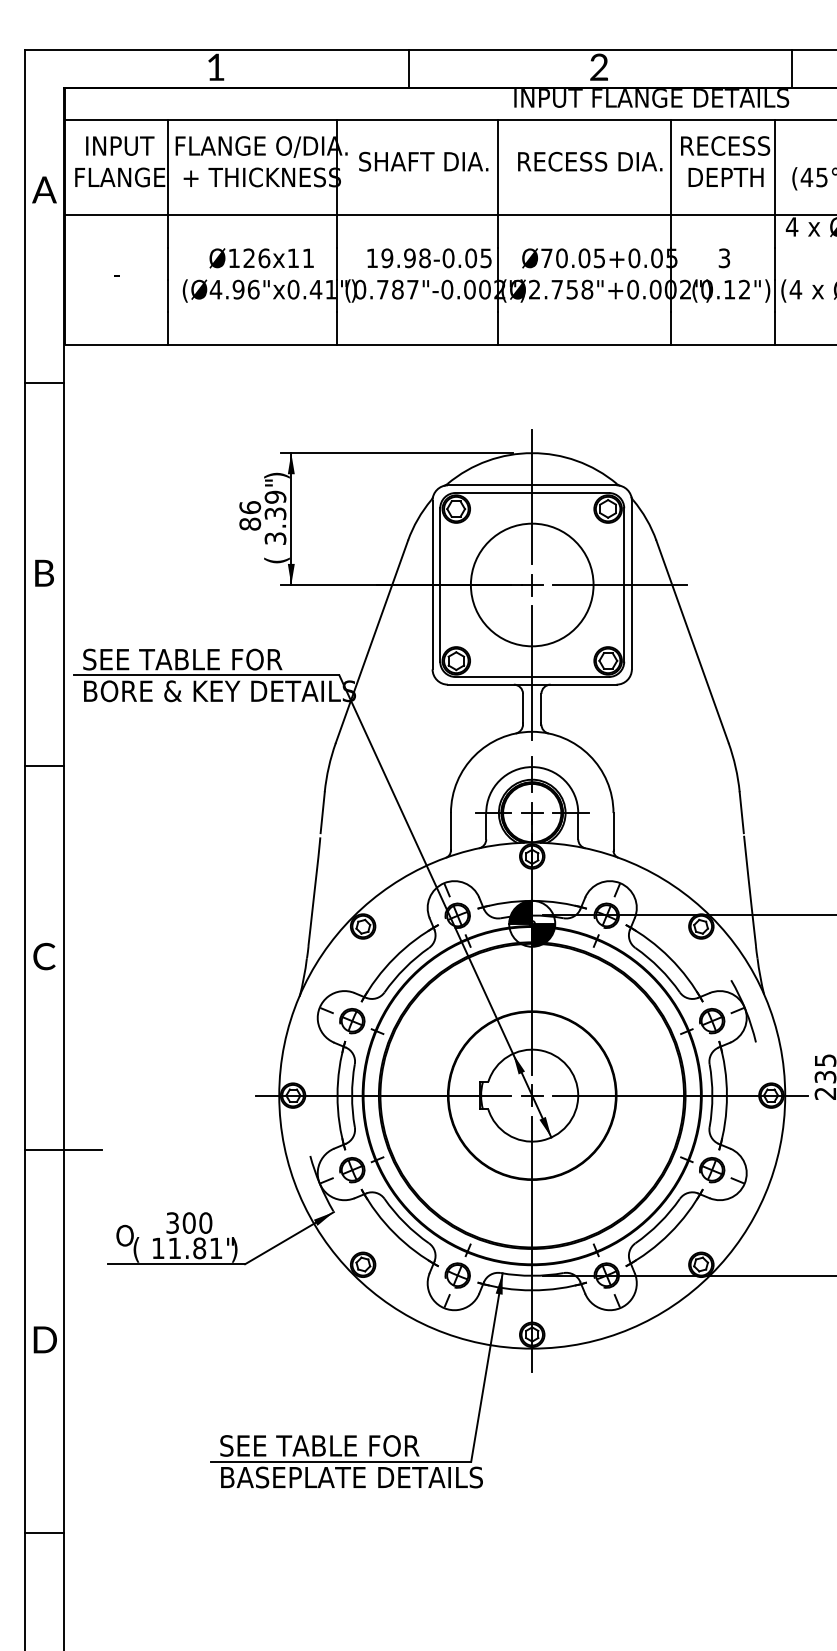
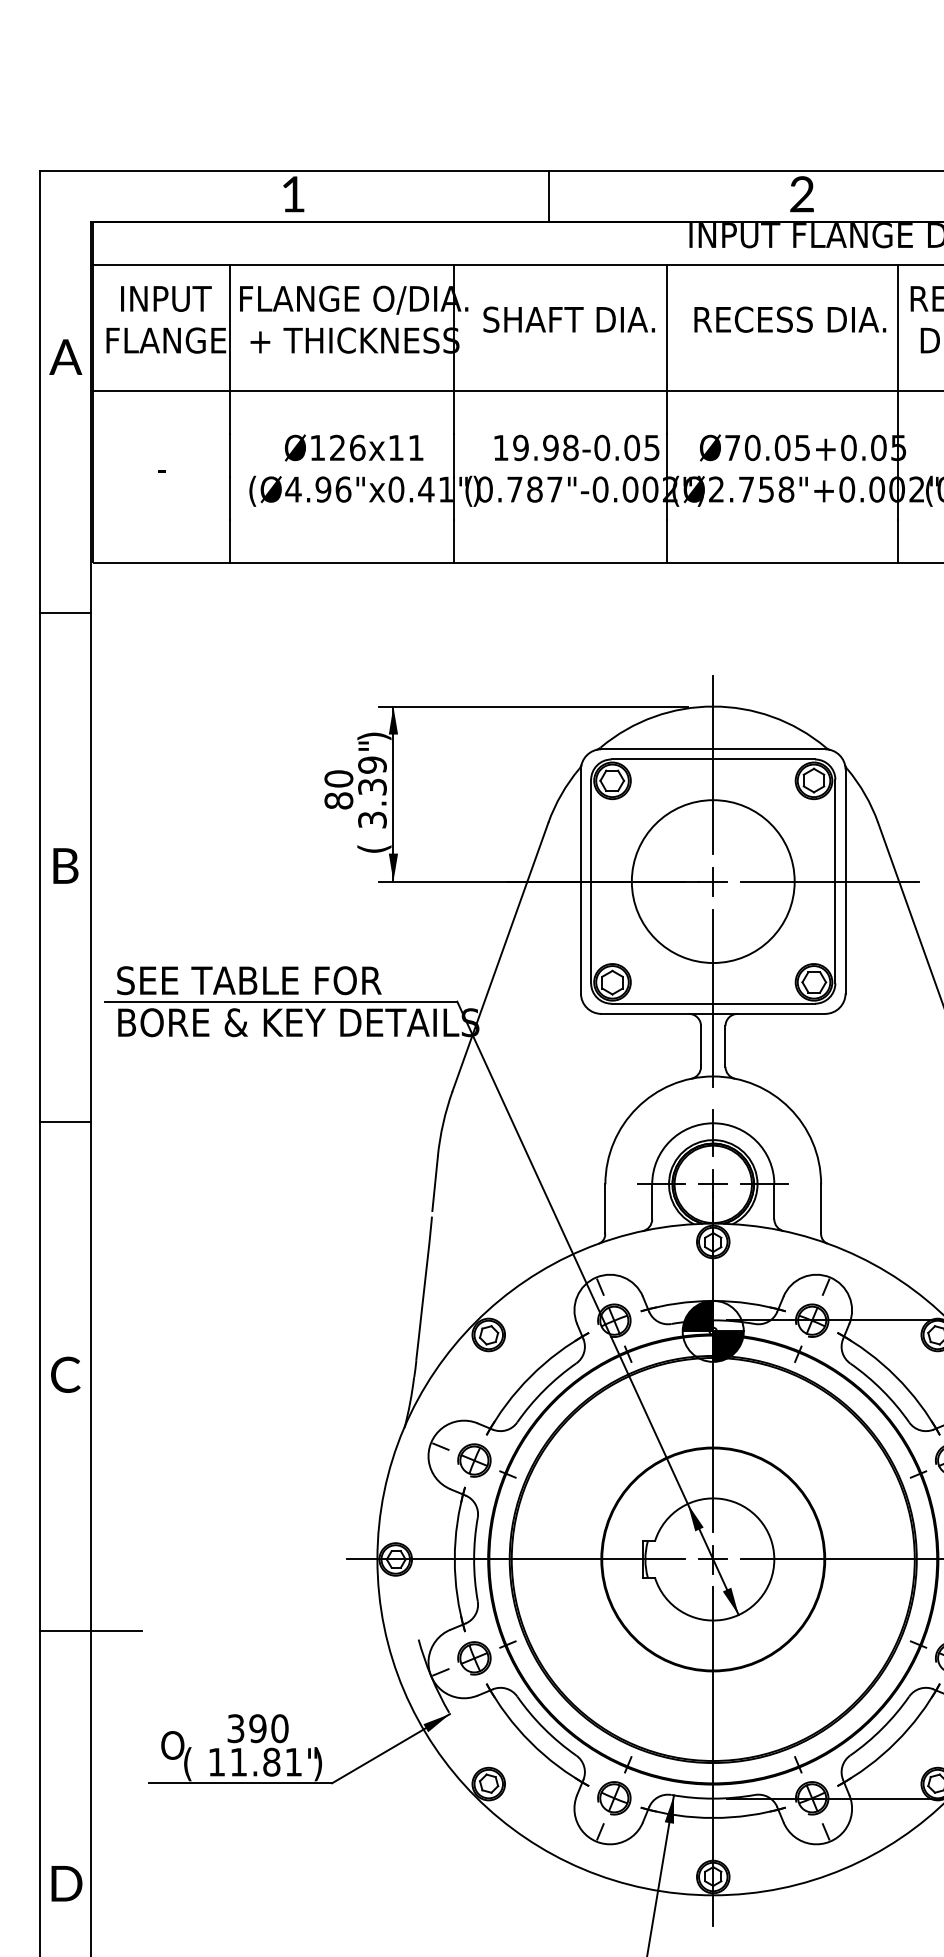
text: (249, 507) -> (337, 778), 86 -> 80
text: (188, 1222) -> (256, 1727), 300 -> 390

